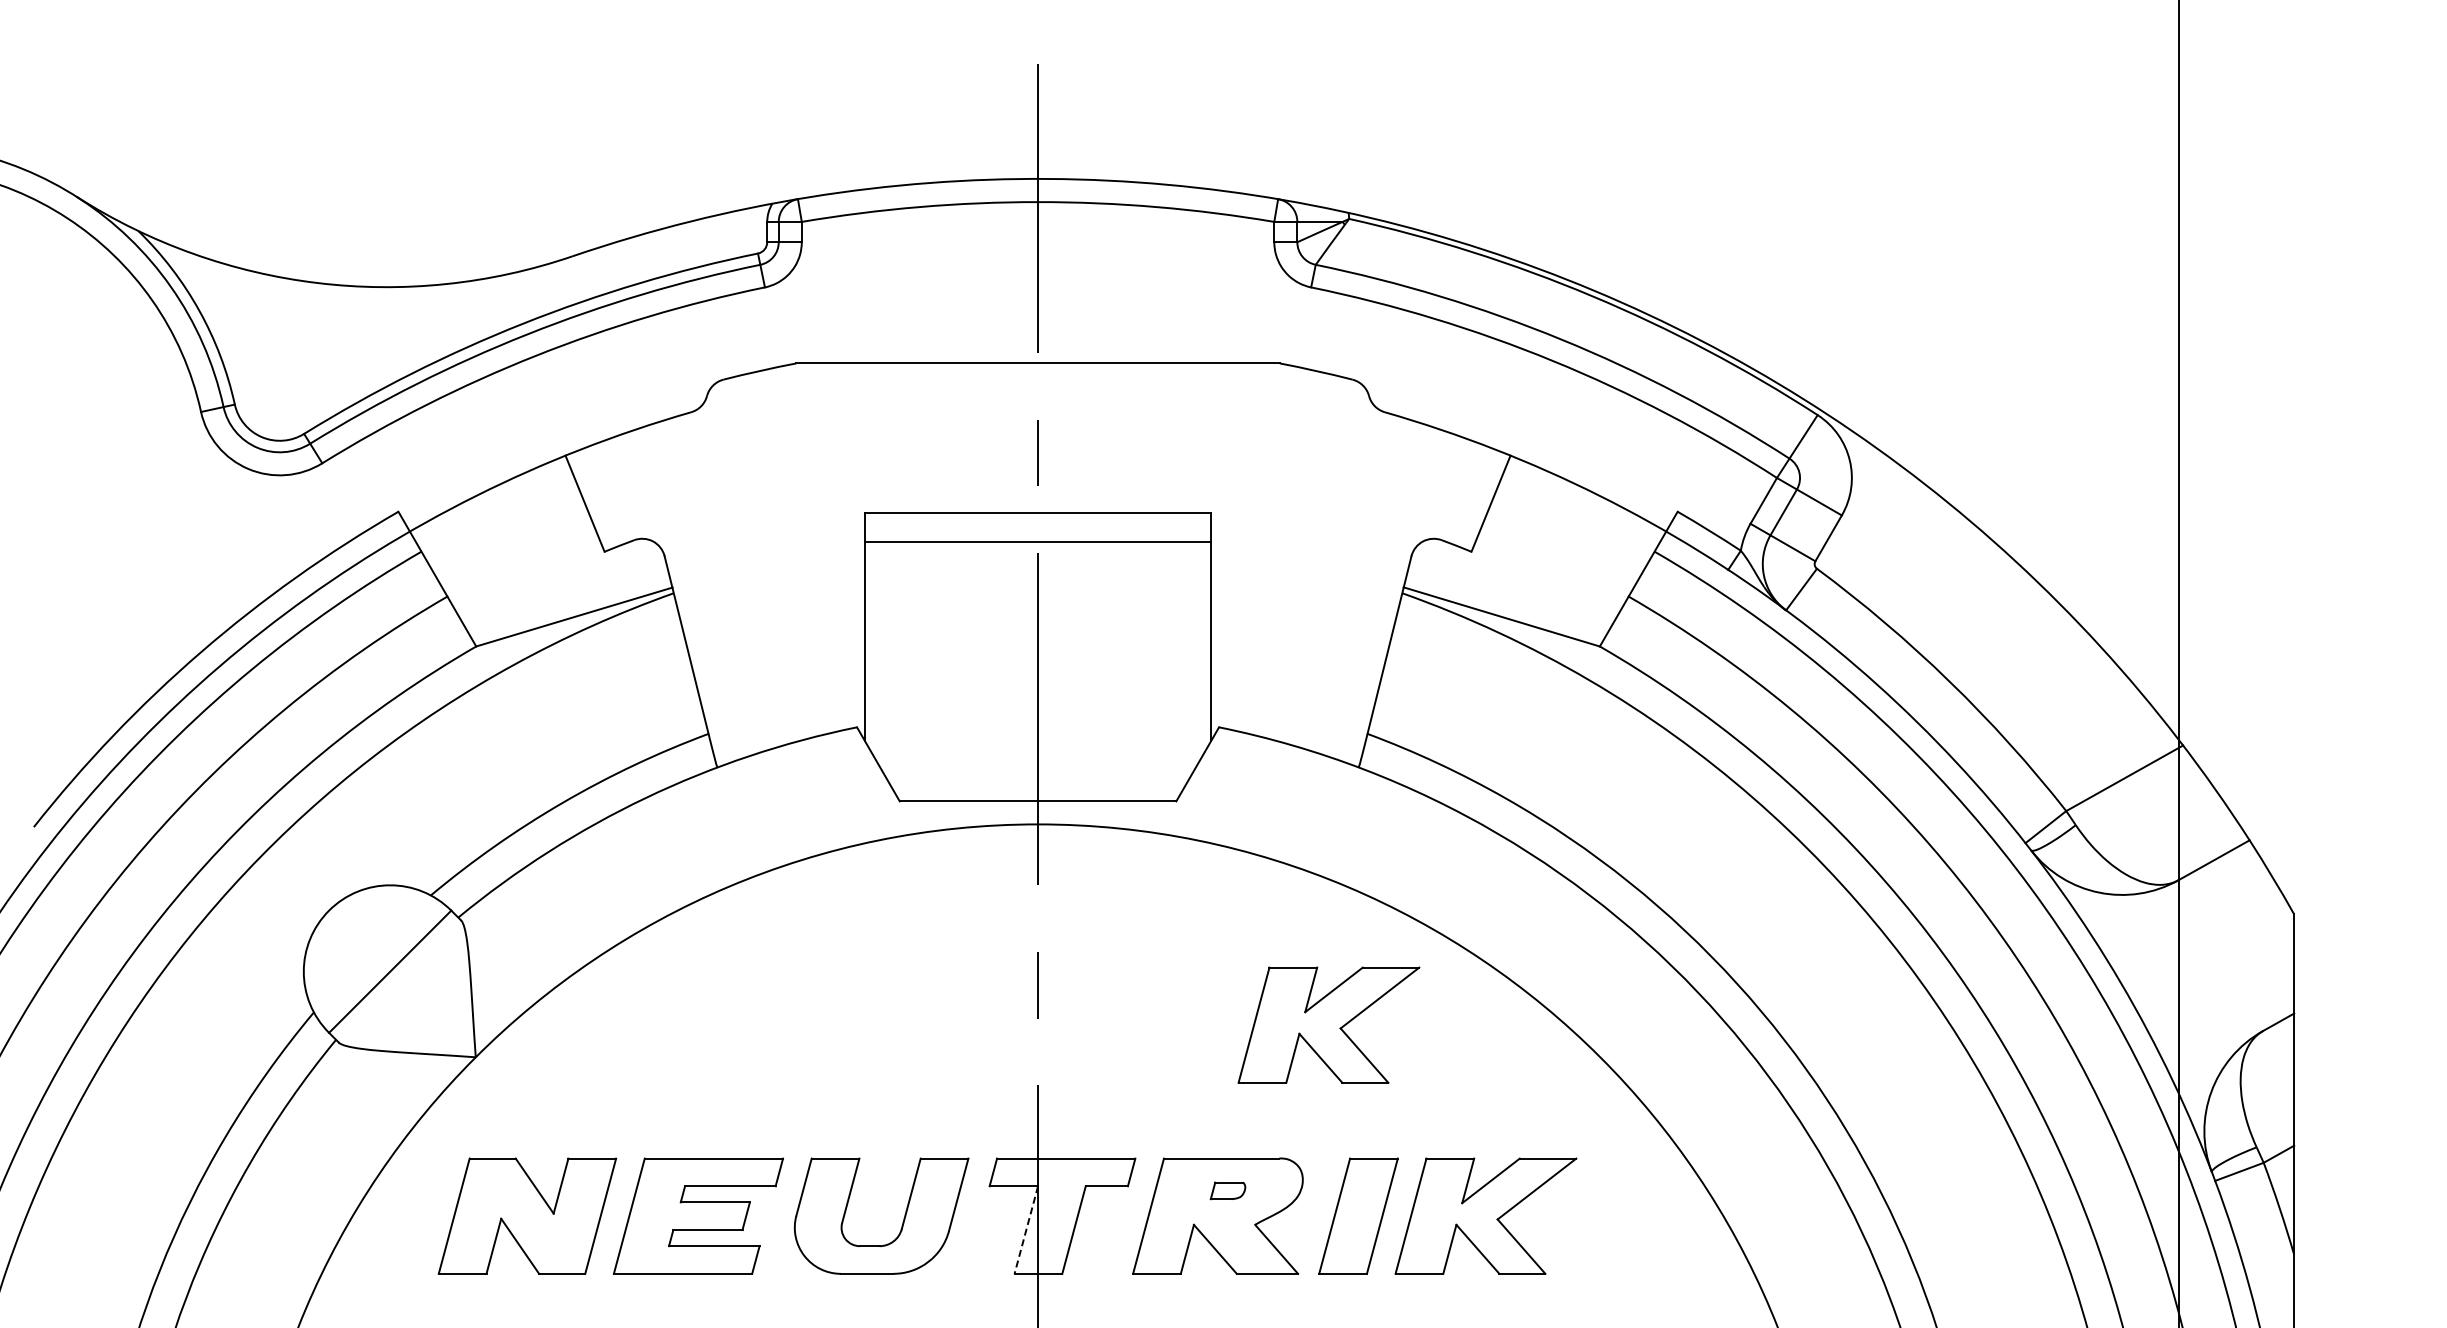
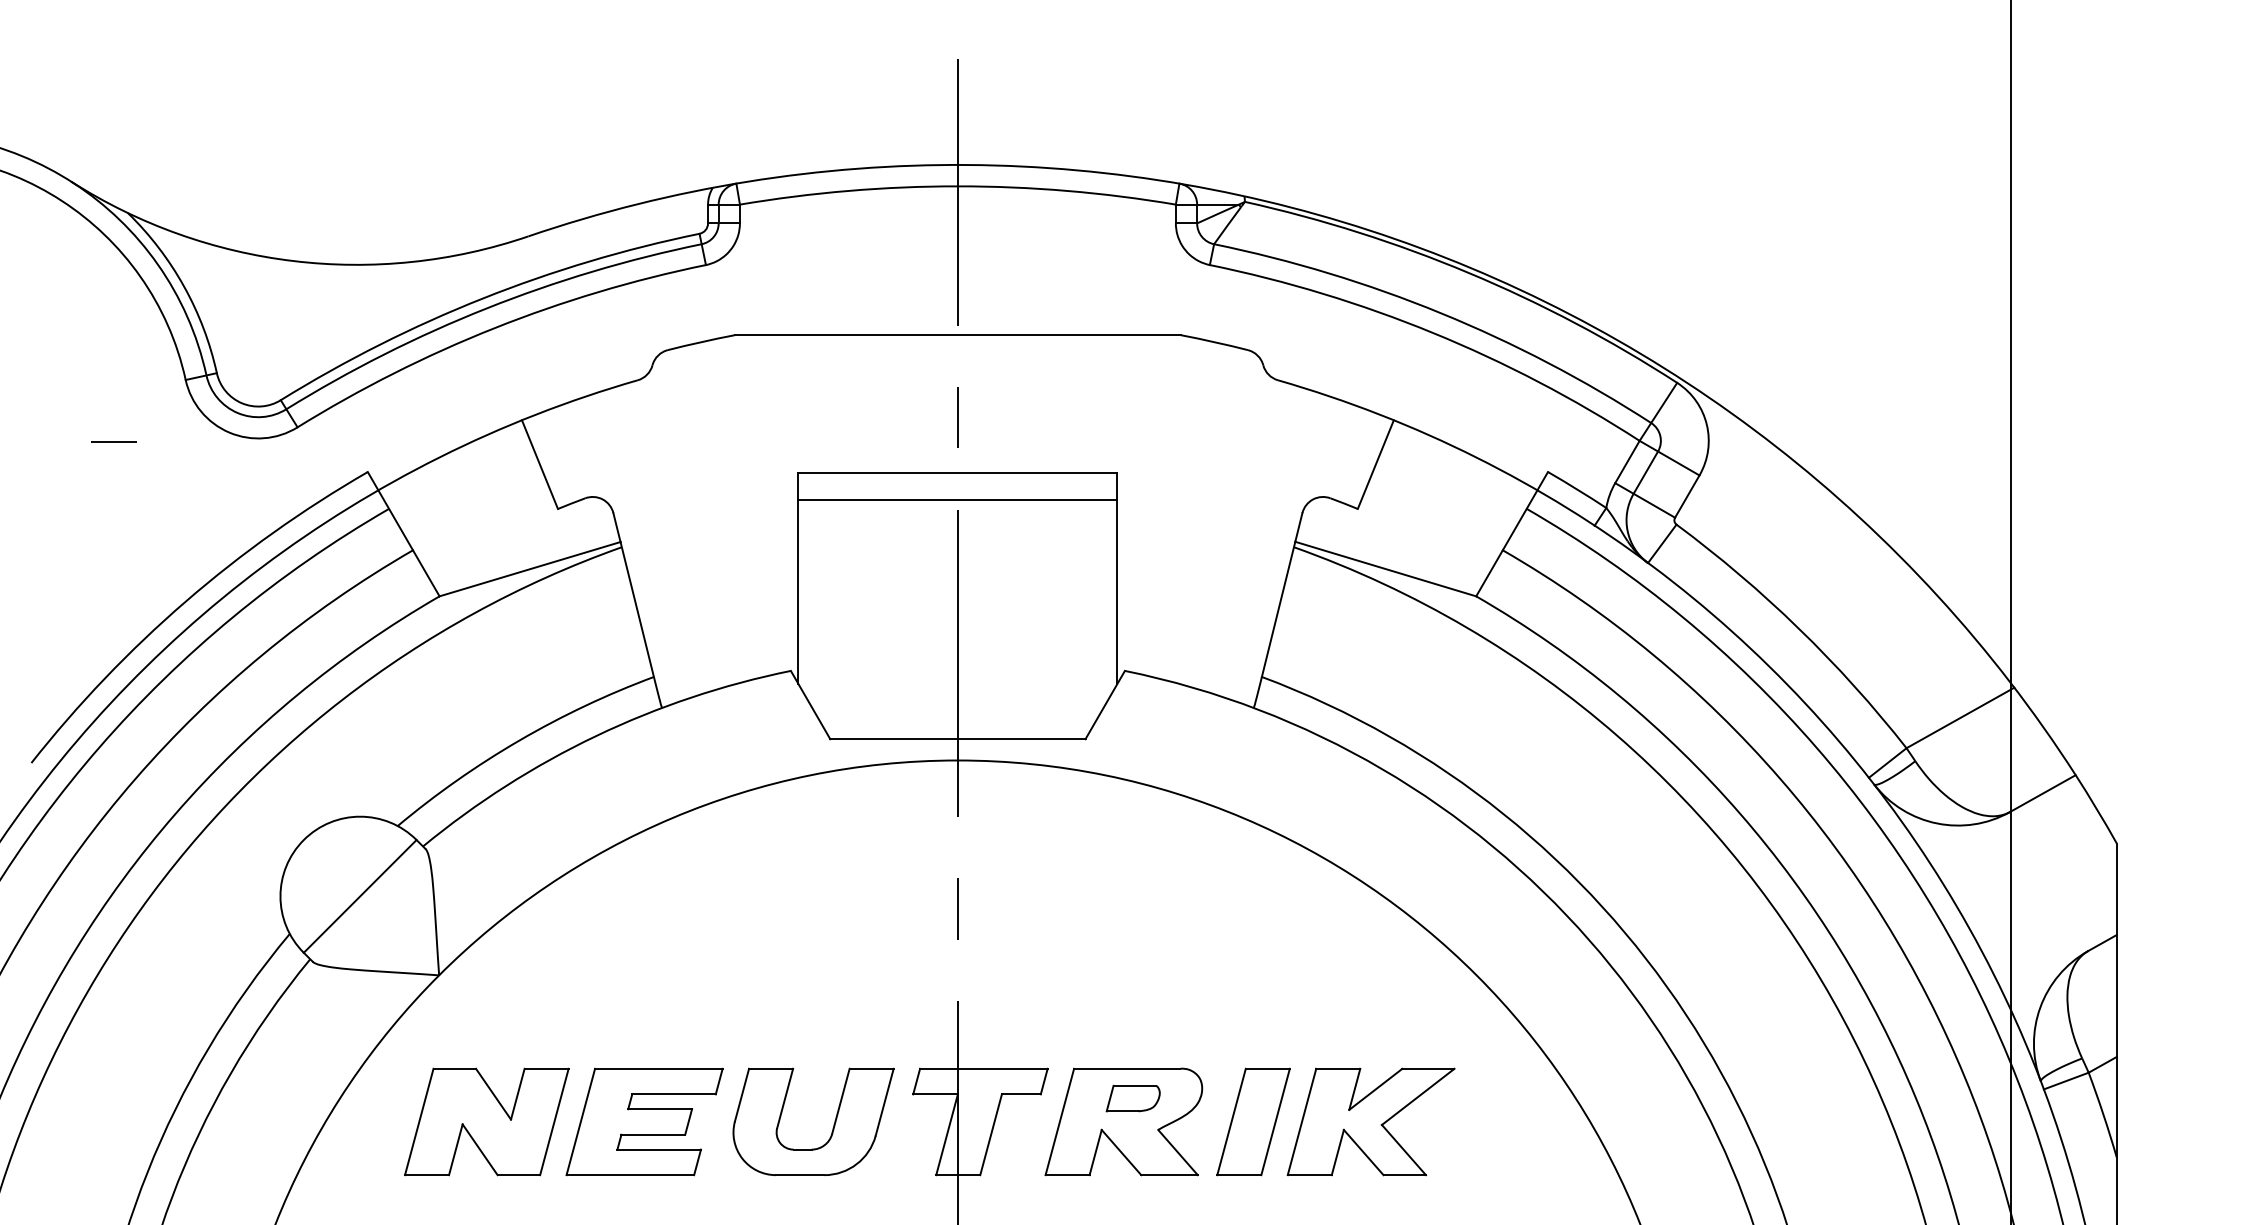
line: (122, 478) -> (113, 441), added
part: (1328, 1024) -> (1225, 945), removed
part: (1227, 1190) -> (1132, 1098), size x1.67
line: (1026, 1230) -> (947, 1135), dashed -> solid

